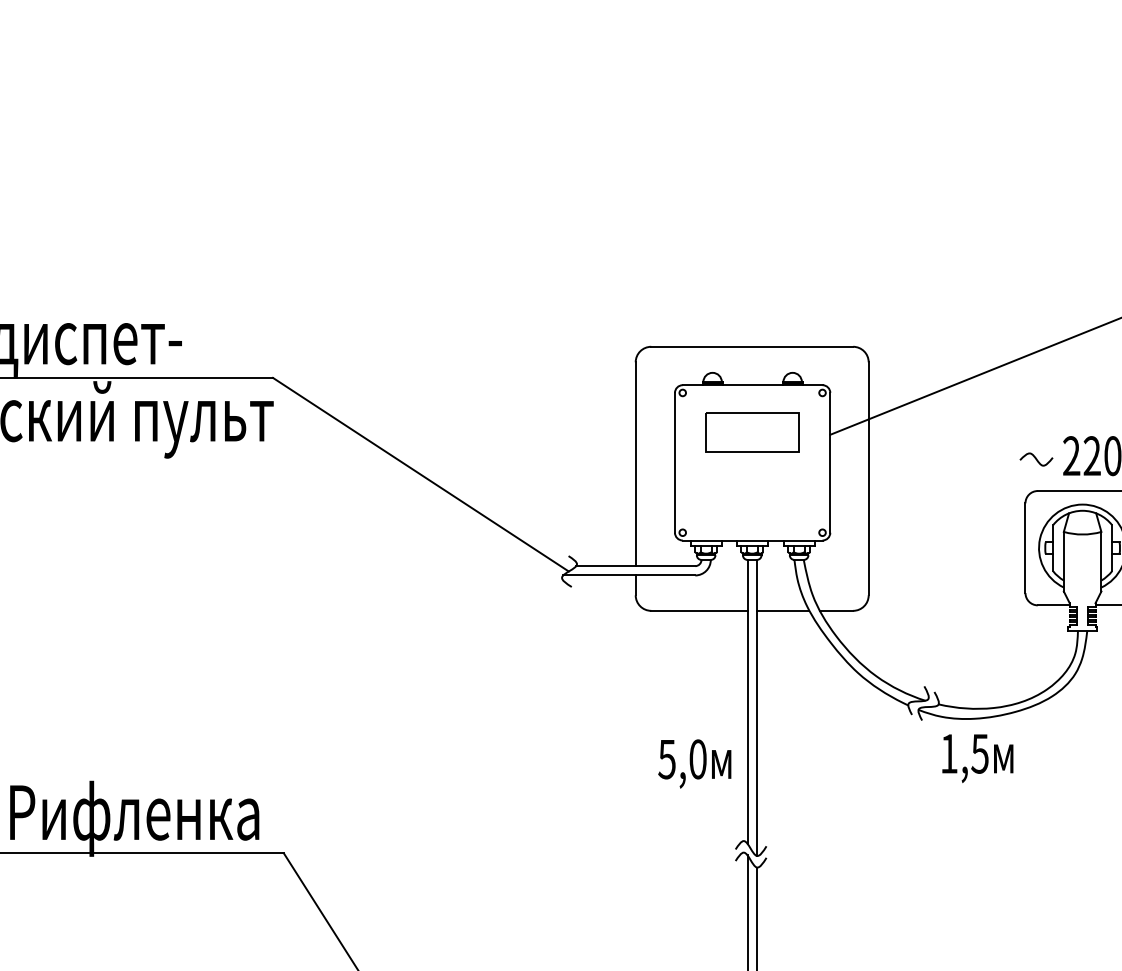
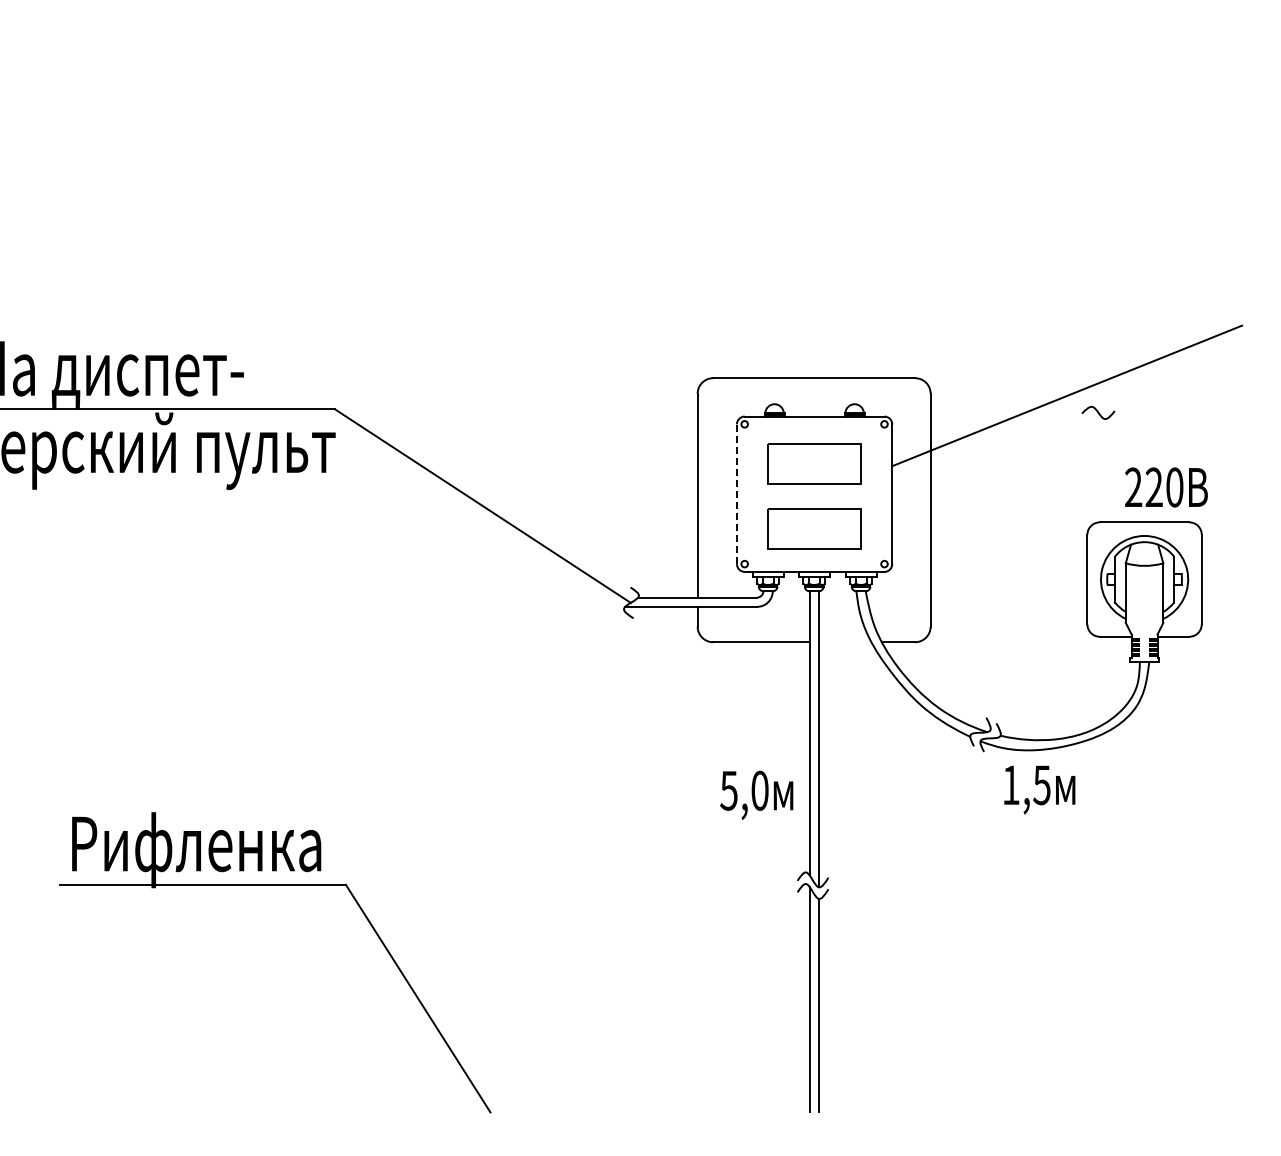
curve: (1036, 459) -> (1098, 412), moved
line: (674, 463) -> (736, 494), solid -> dashed
part: (752, 497) -> (814, 528), added
line: (782, 611) -> (844, 642), removed

